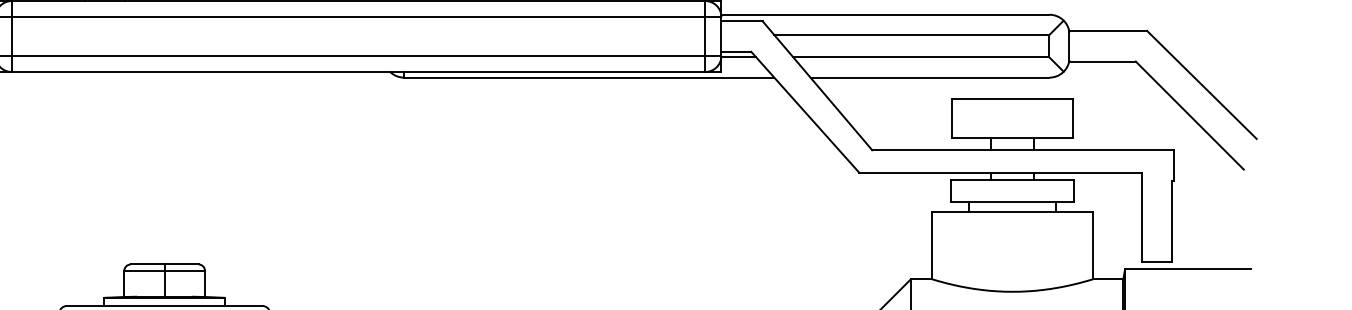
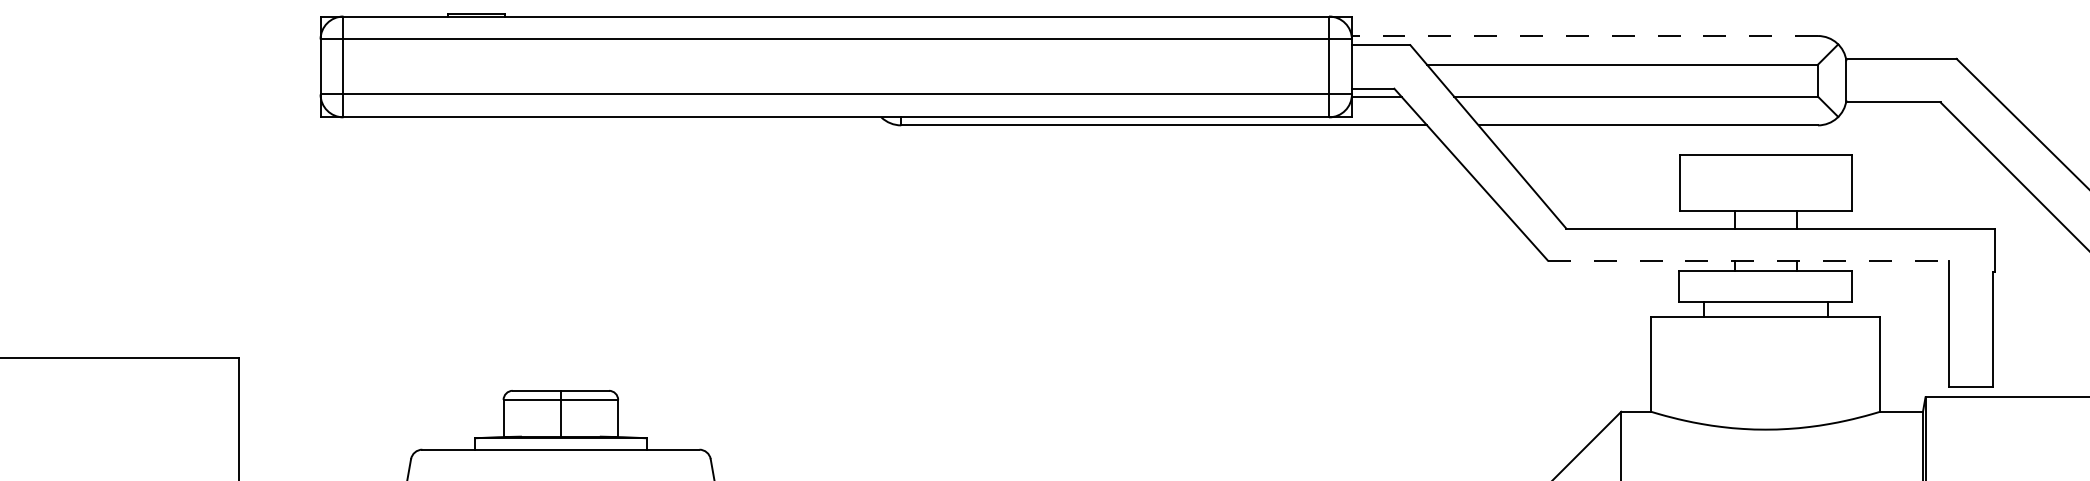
line: (885, 15) -> (1584, 36), solid -> dashed
line: (1000, 172) -> (1748, 260), solid -> dashed

